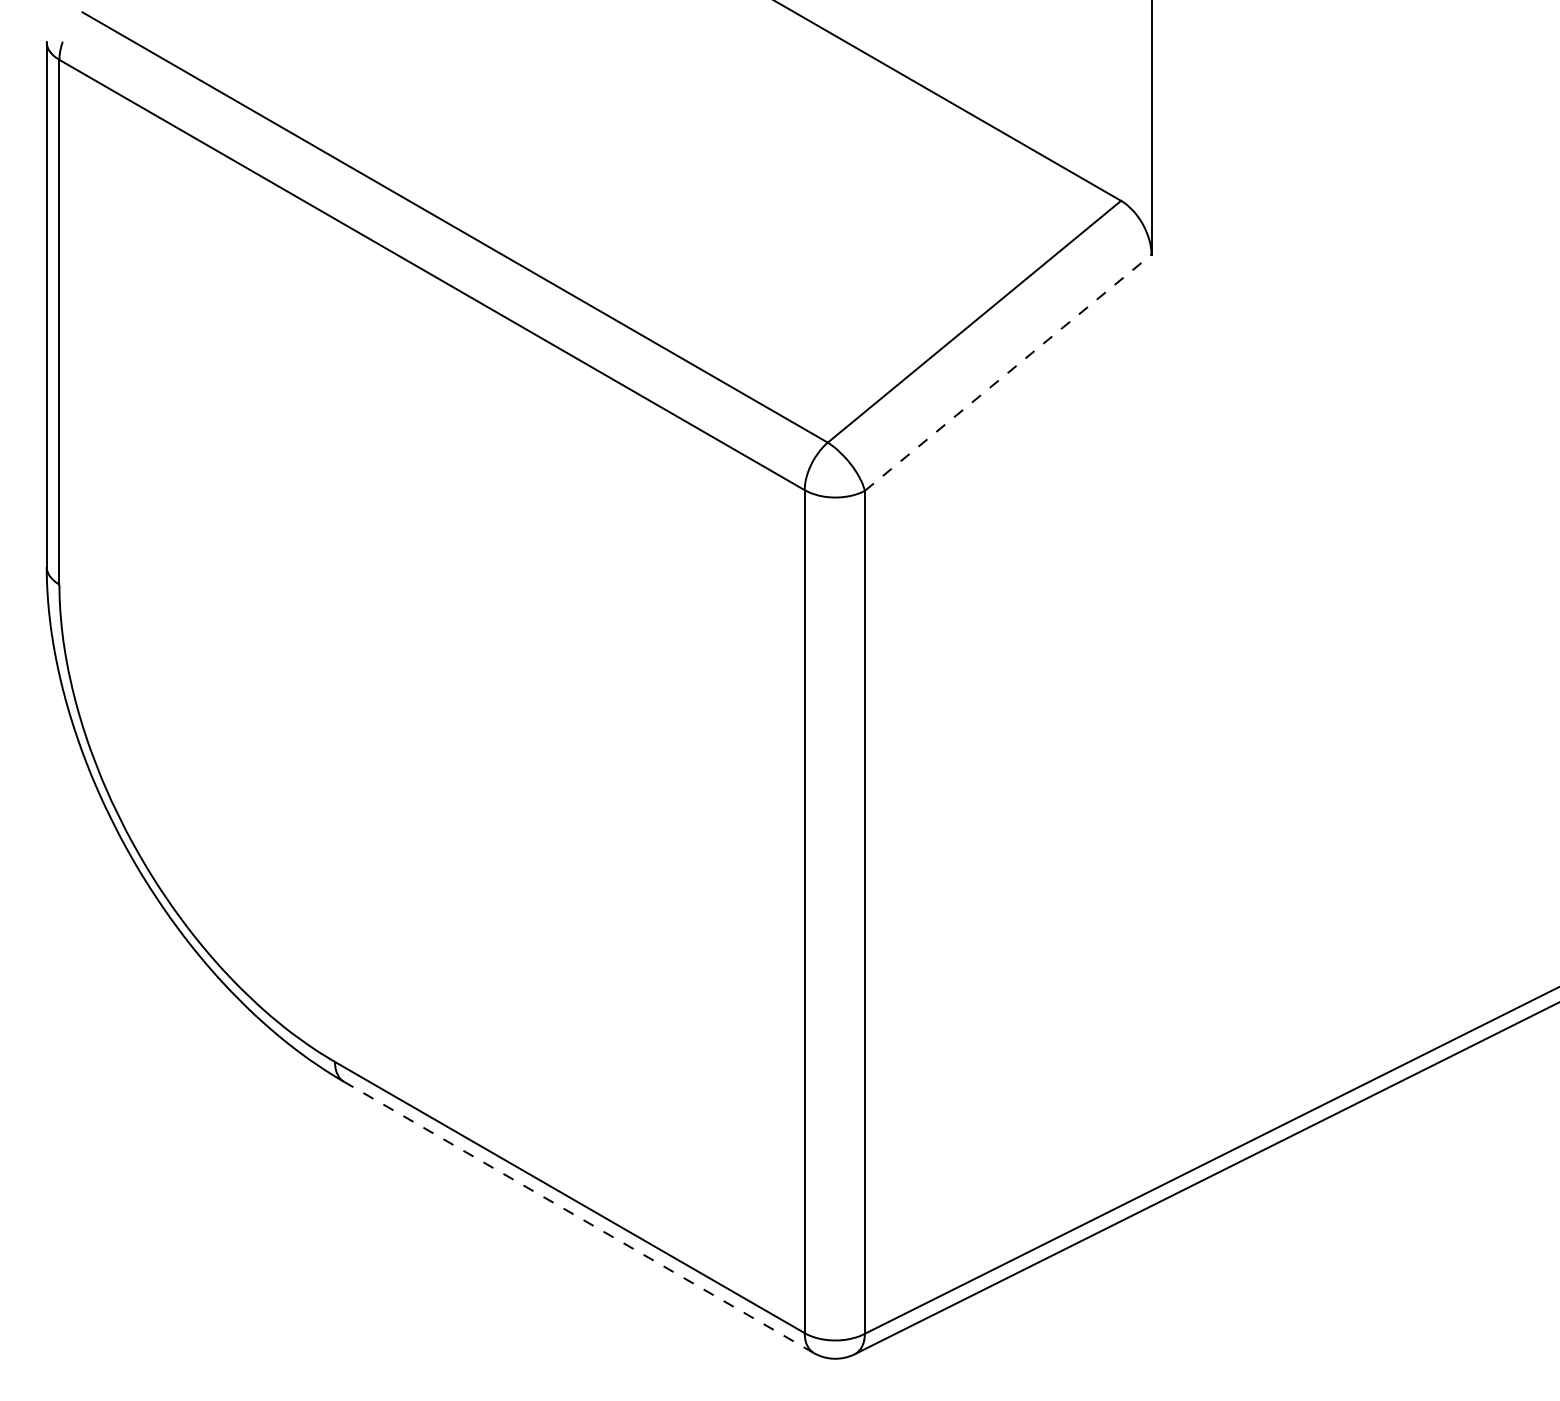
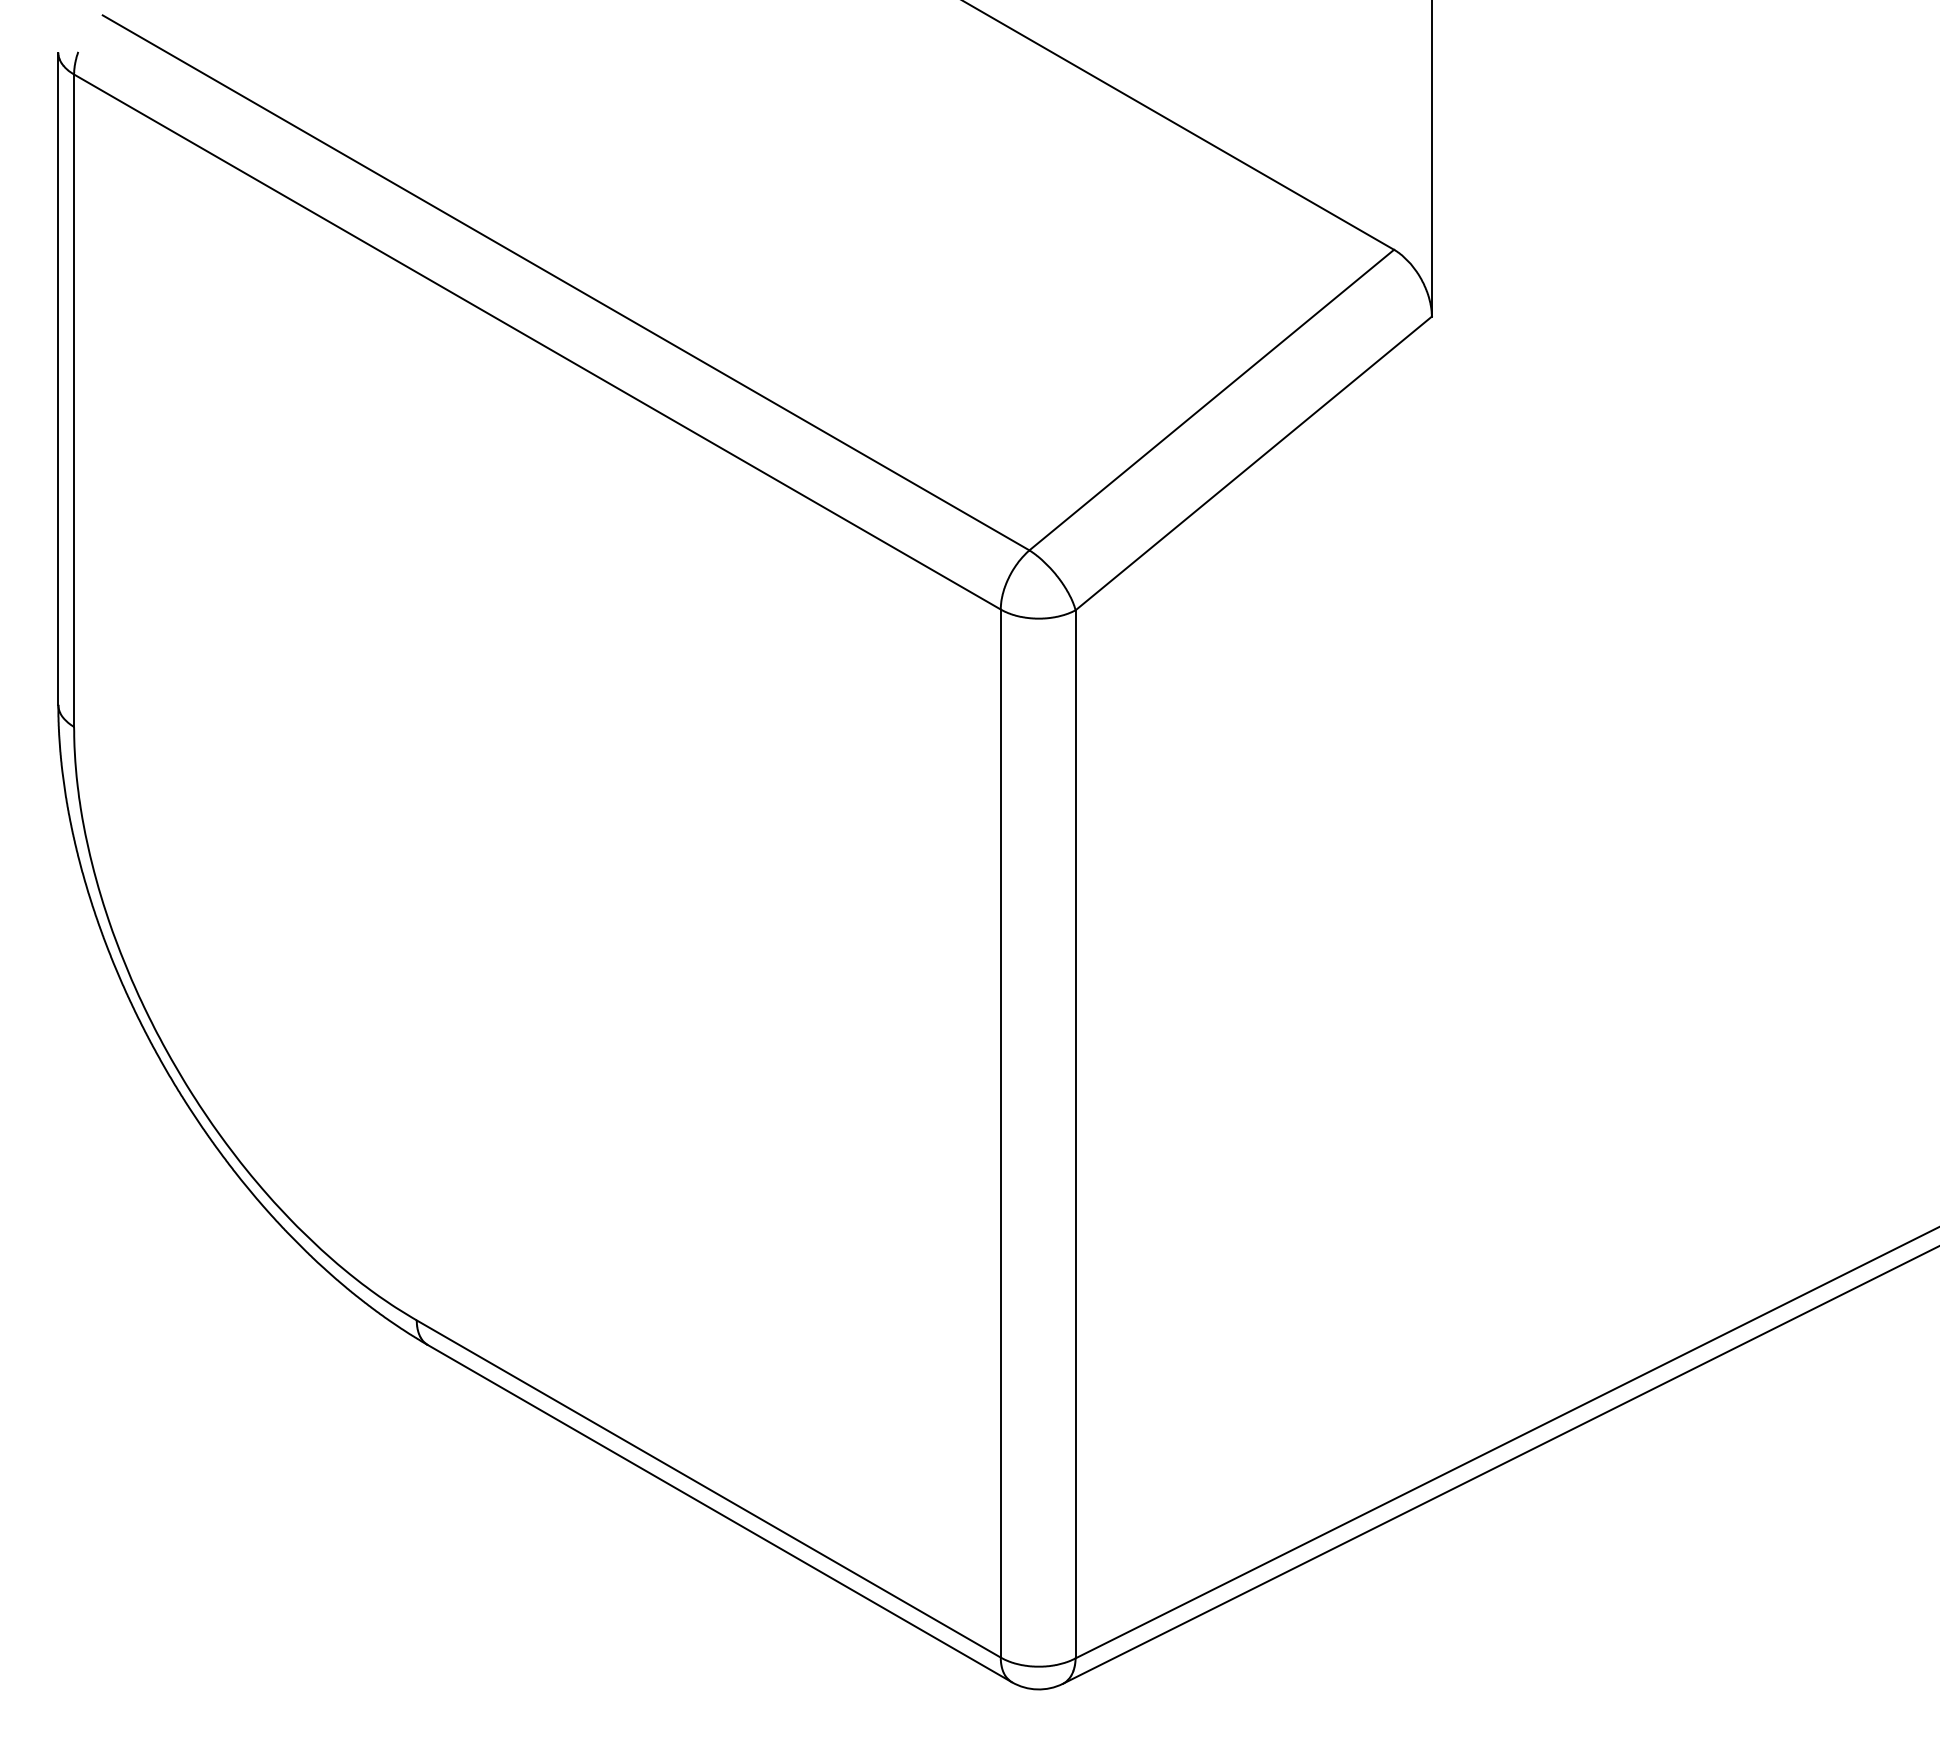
line: (1008, 372) -> (1254, 463), dashed -> solid
line: (578, 1217) -> (719, 1513), dashed -> solid

